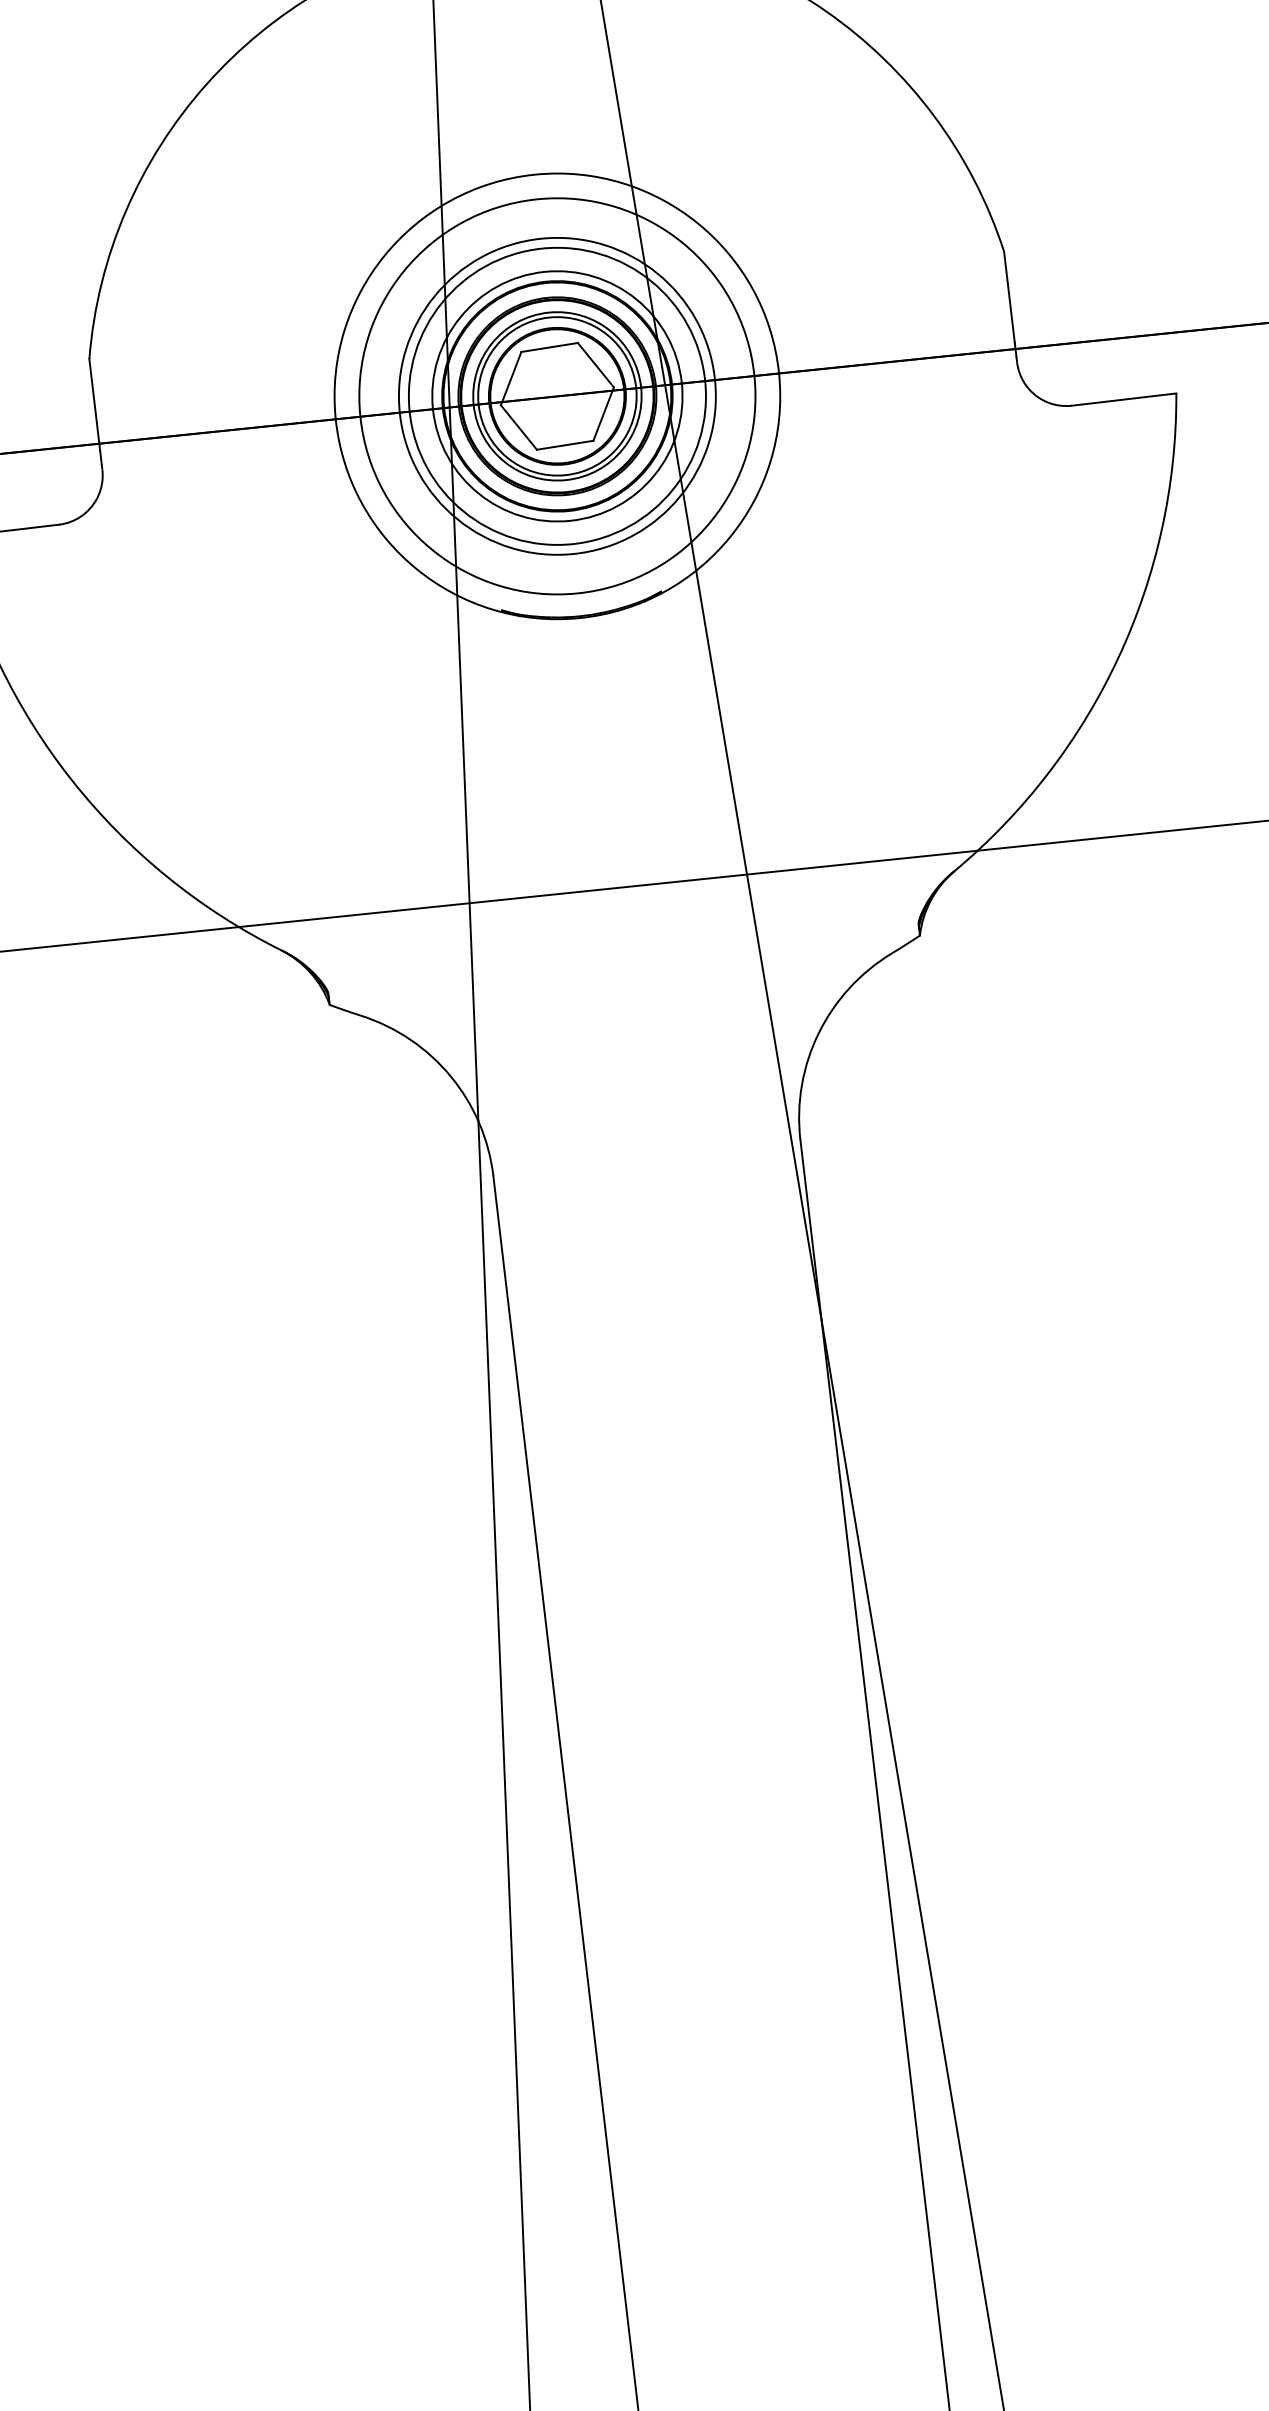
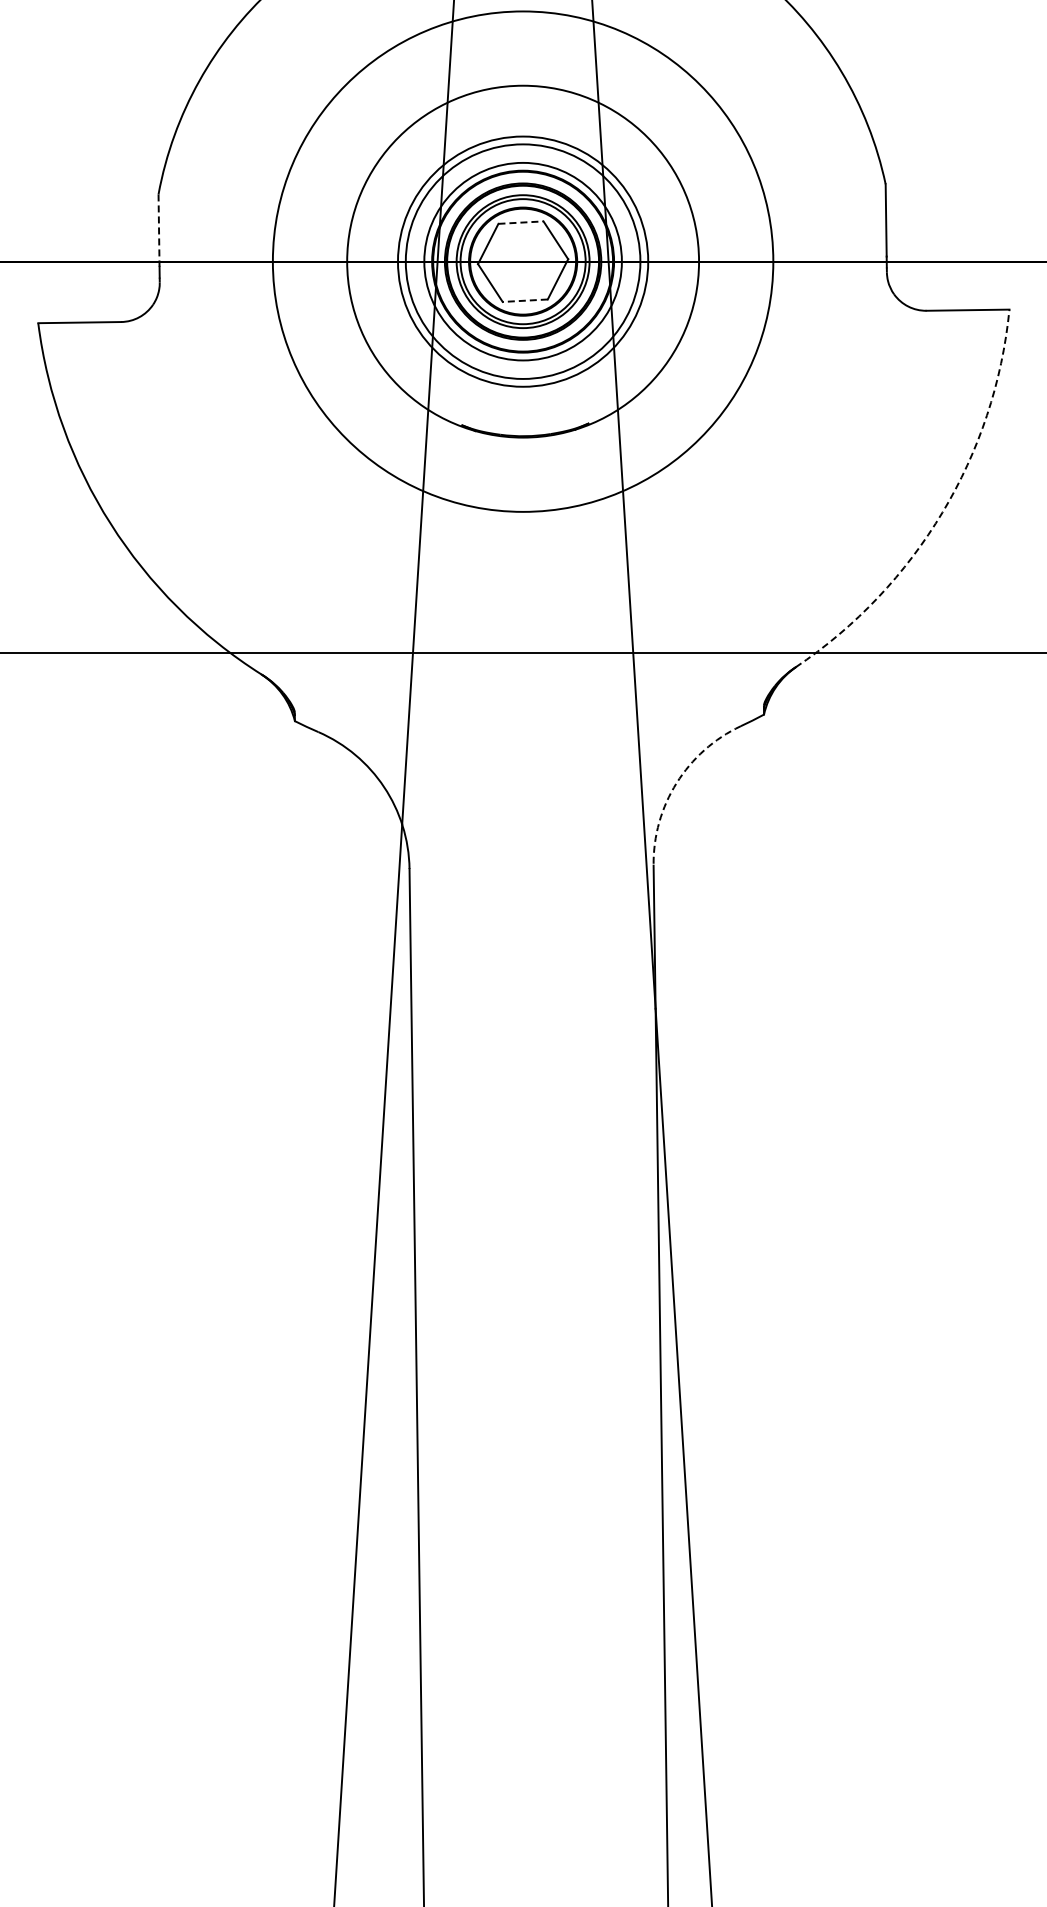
line: (549, 347) -> (520, 222), solid -> dashed
circle: (556, 396) -> (522, 261), size x1.6
line: (95, 405) -> (159, 231), solid -> dashed
line: (565, 444) -> (525, 300), solid -> dashed
arc: (1118, 657) -> (942, 512), solid -> dashed
arc: (818, 1033) -> (676, 783), solid -> dashed

